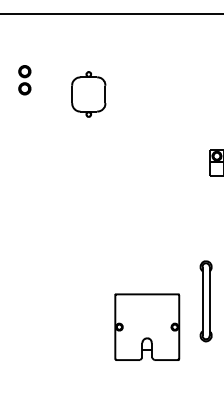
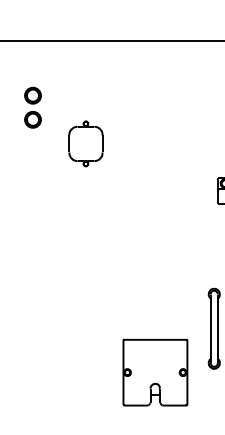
part: (24, 80) -> (32, 107), size x1.4
part: (88, 94) -> (85, 143), moved
part: (147, 327) -> (155, 372), moved

